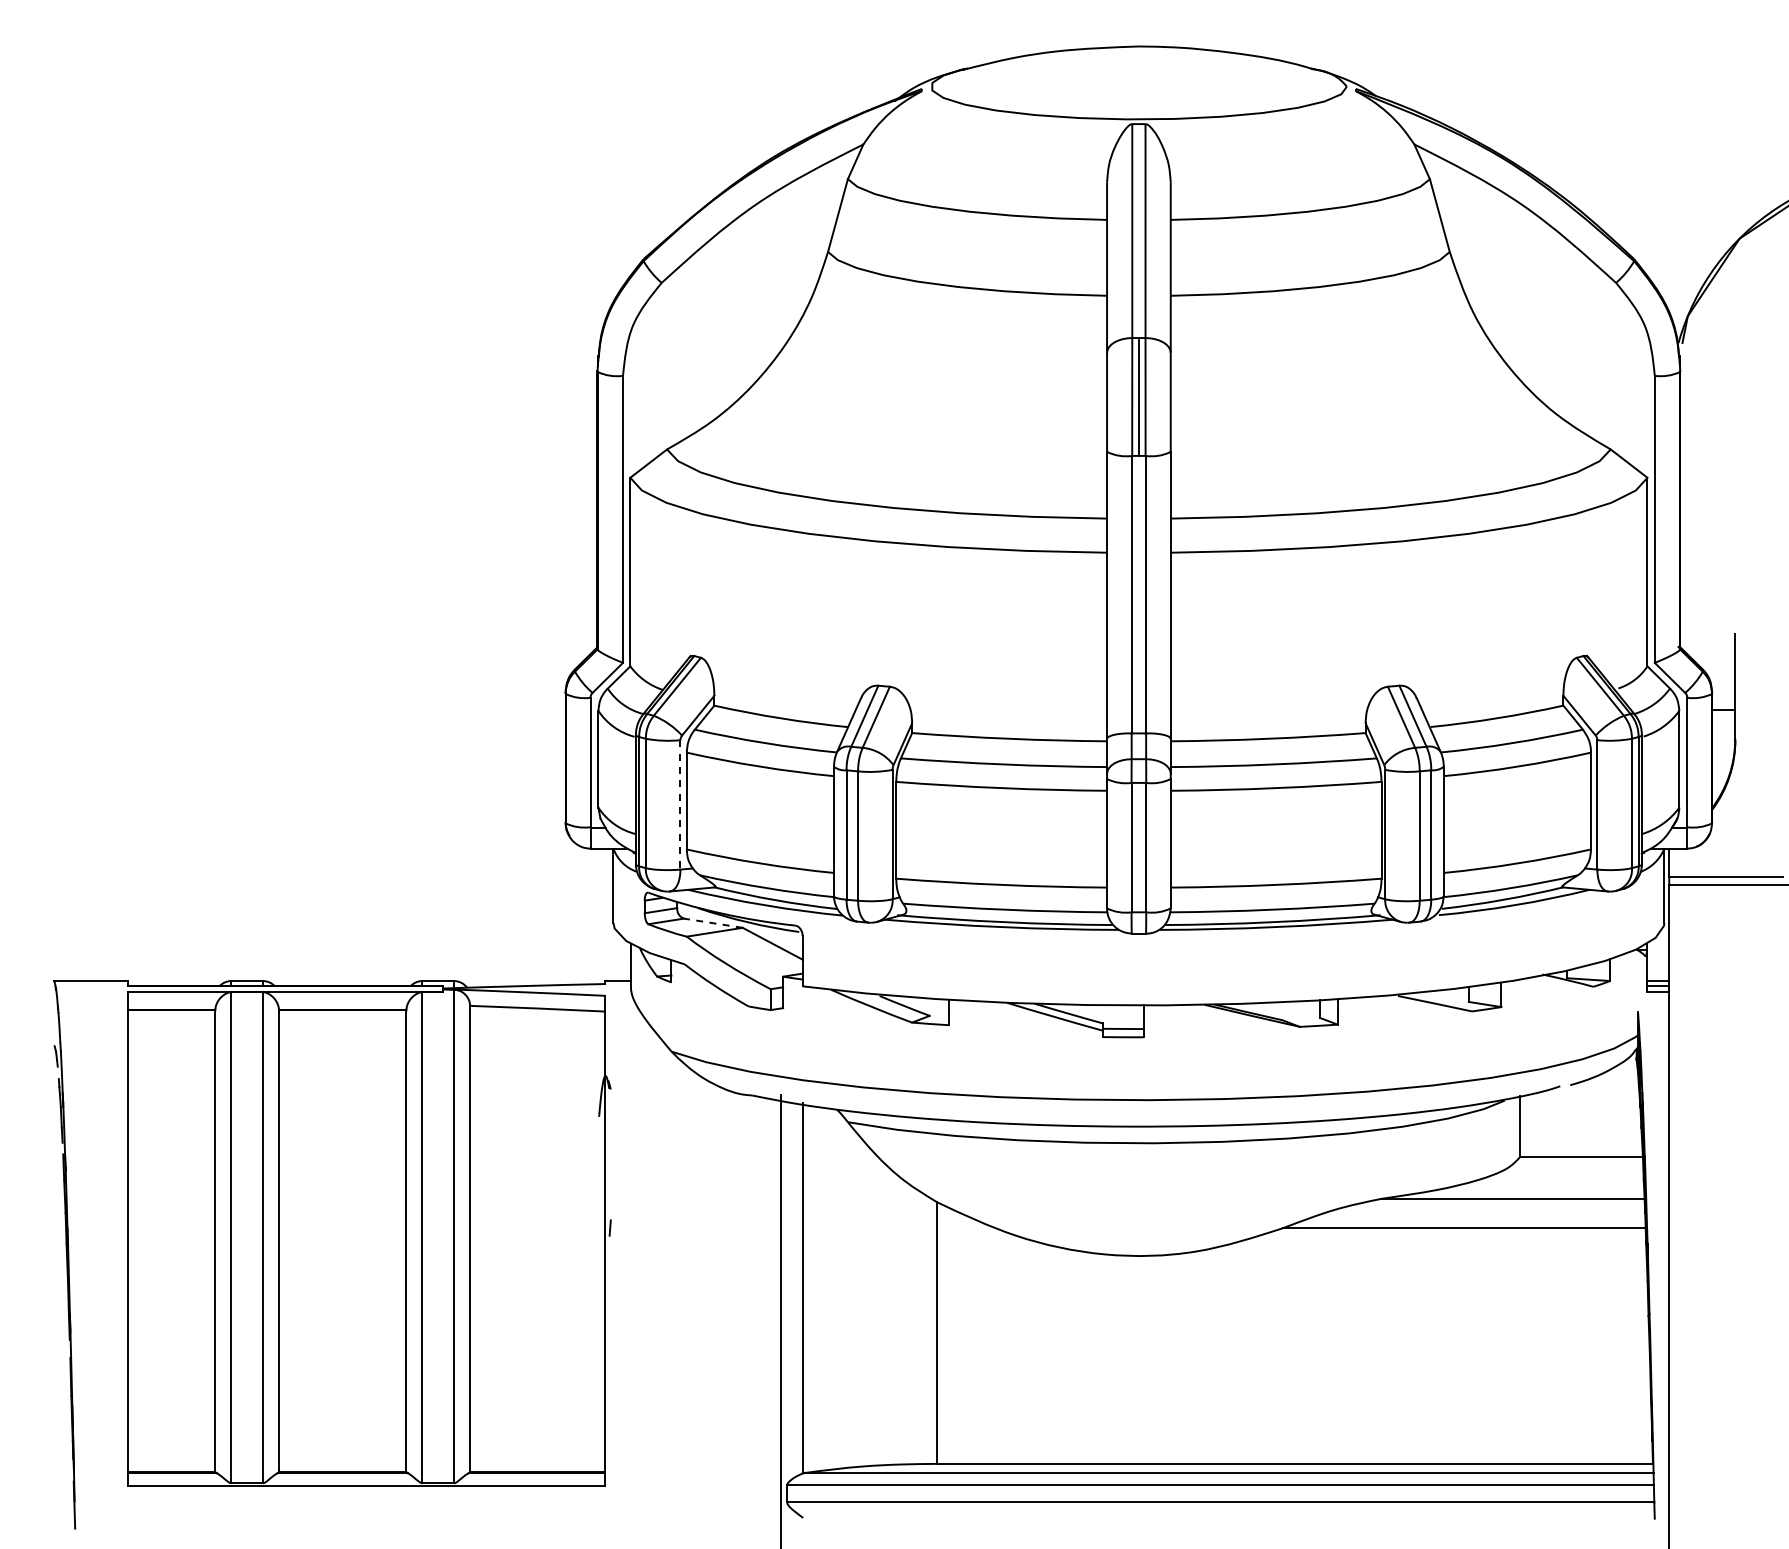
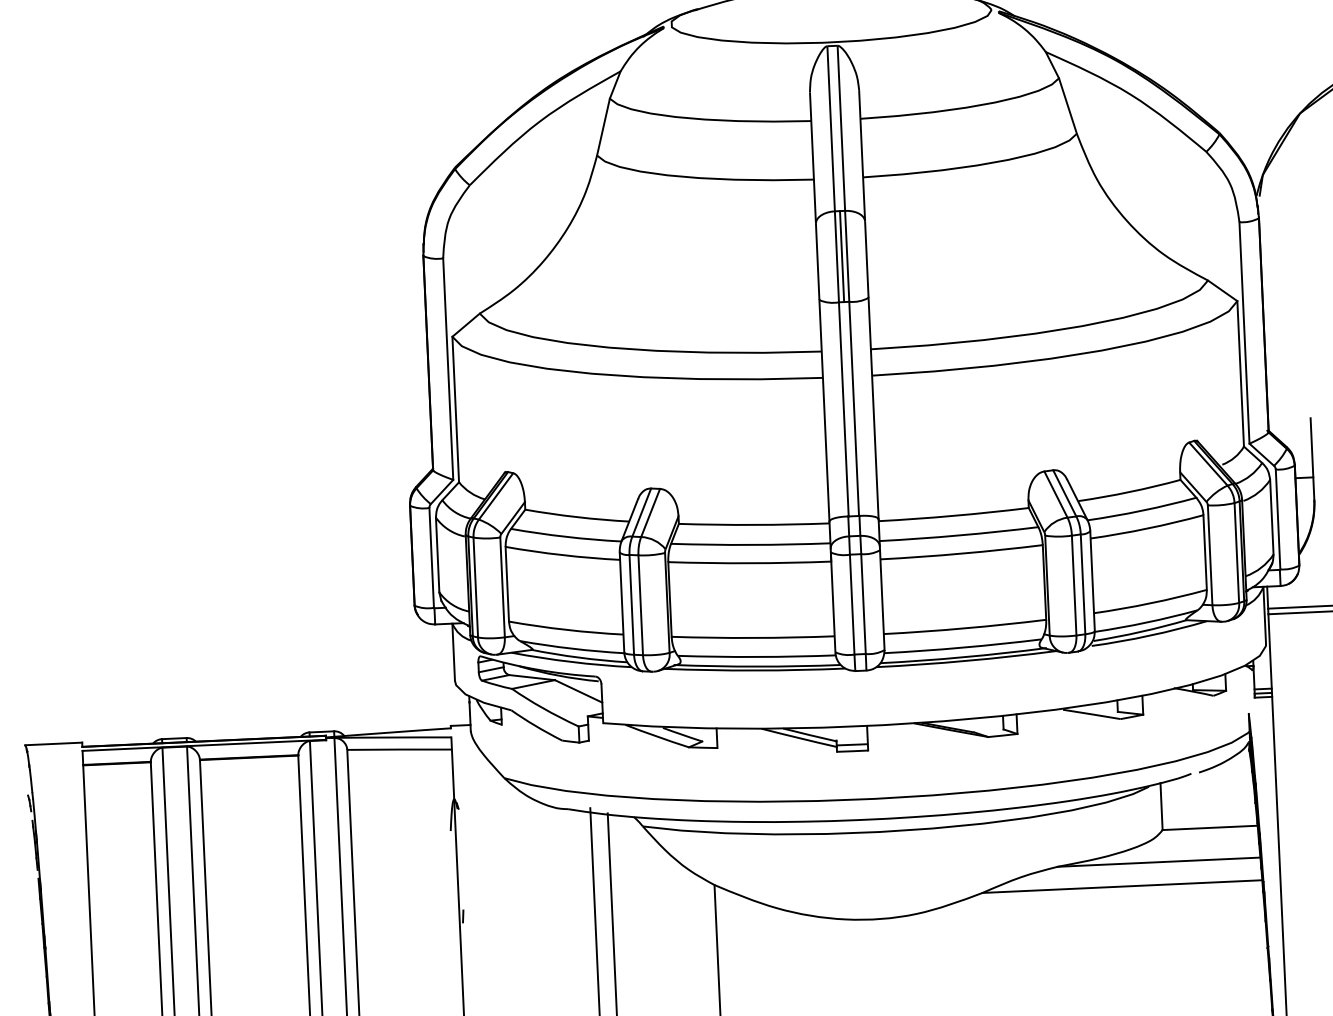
line: (680, 804) -> (502, 587), dashed -> solid
line: (713, 923) -> (532, 677), dashed -> solid

